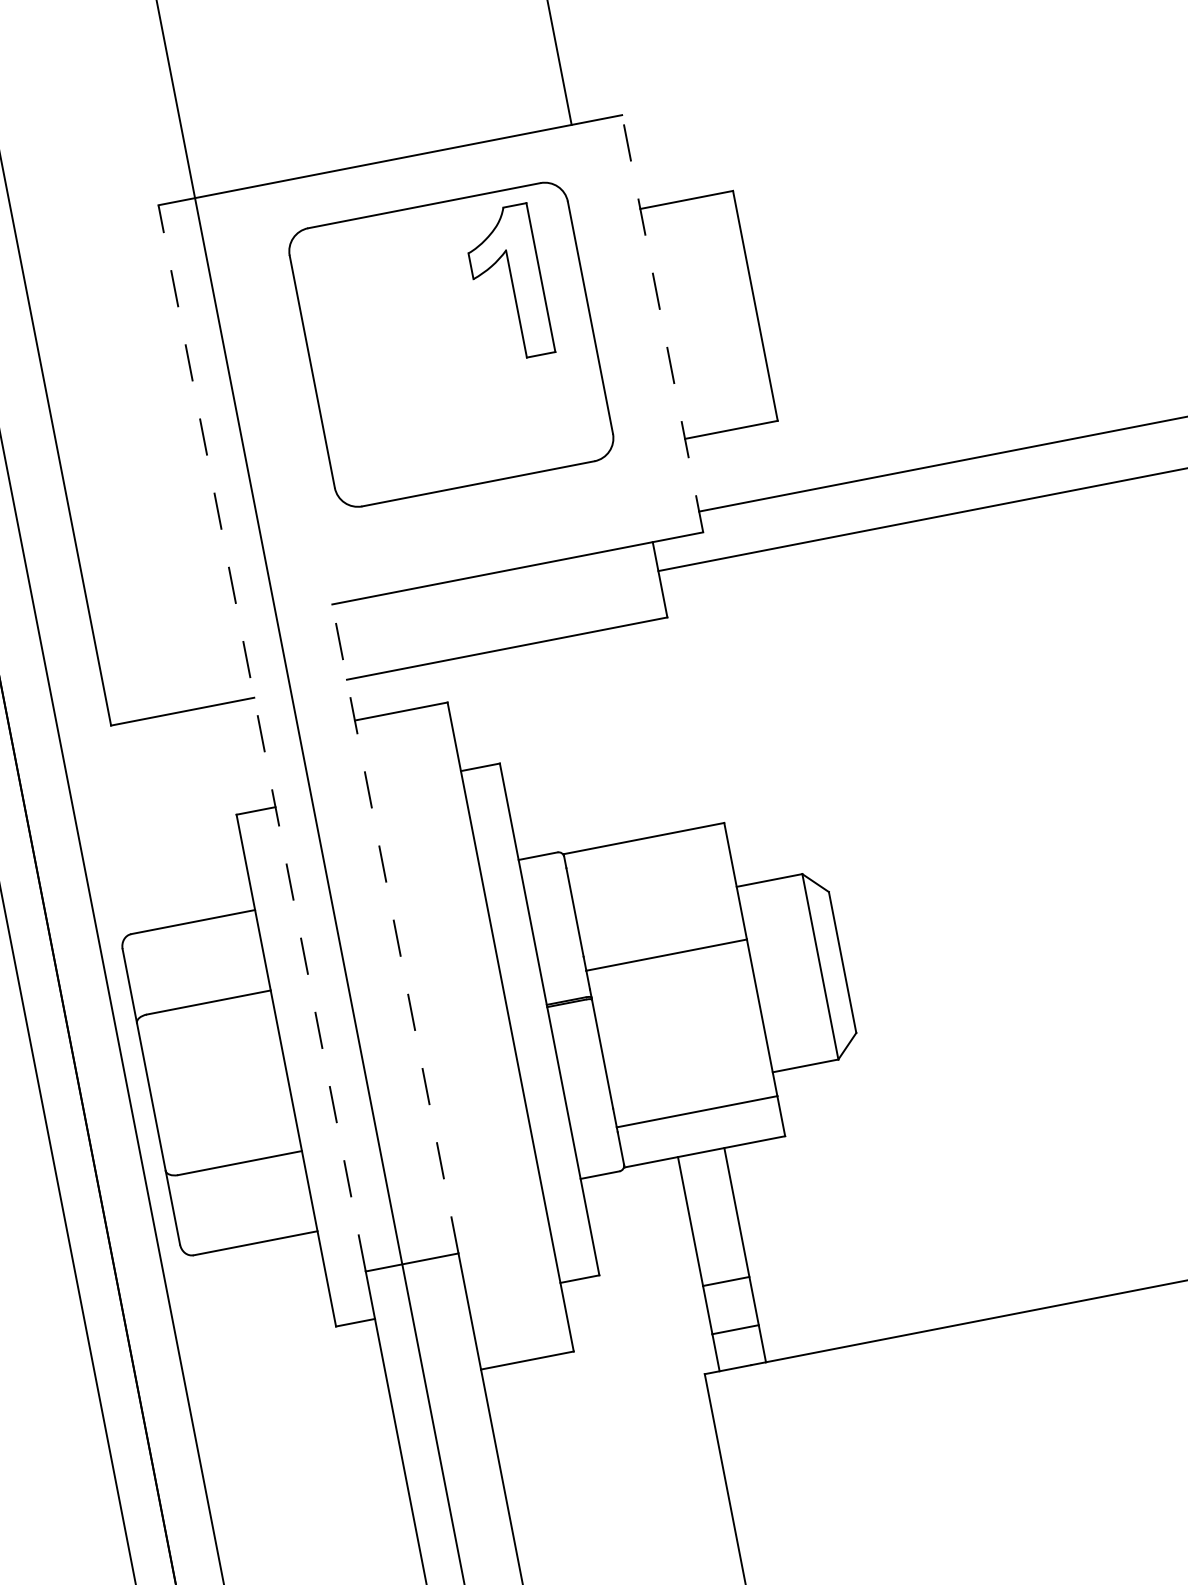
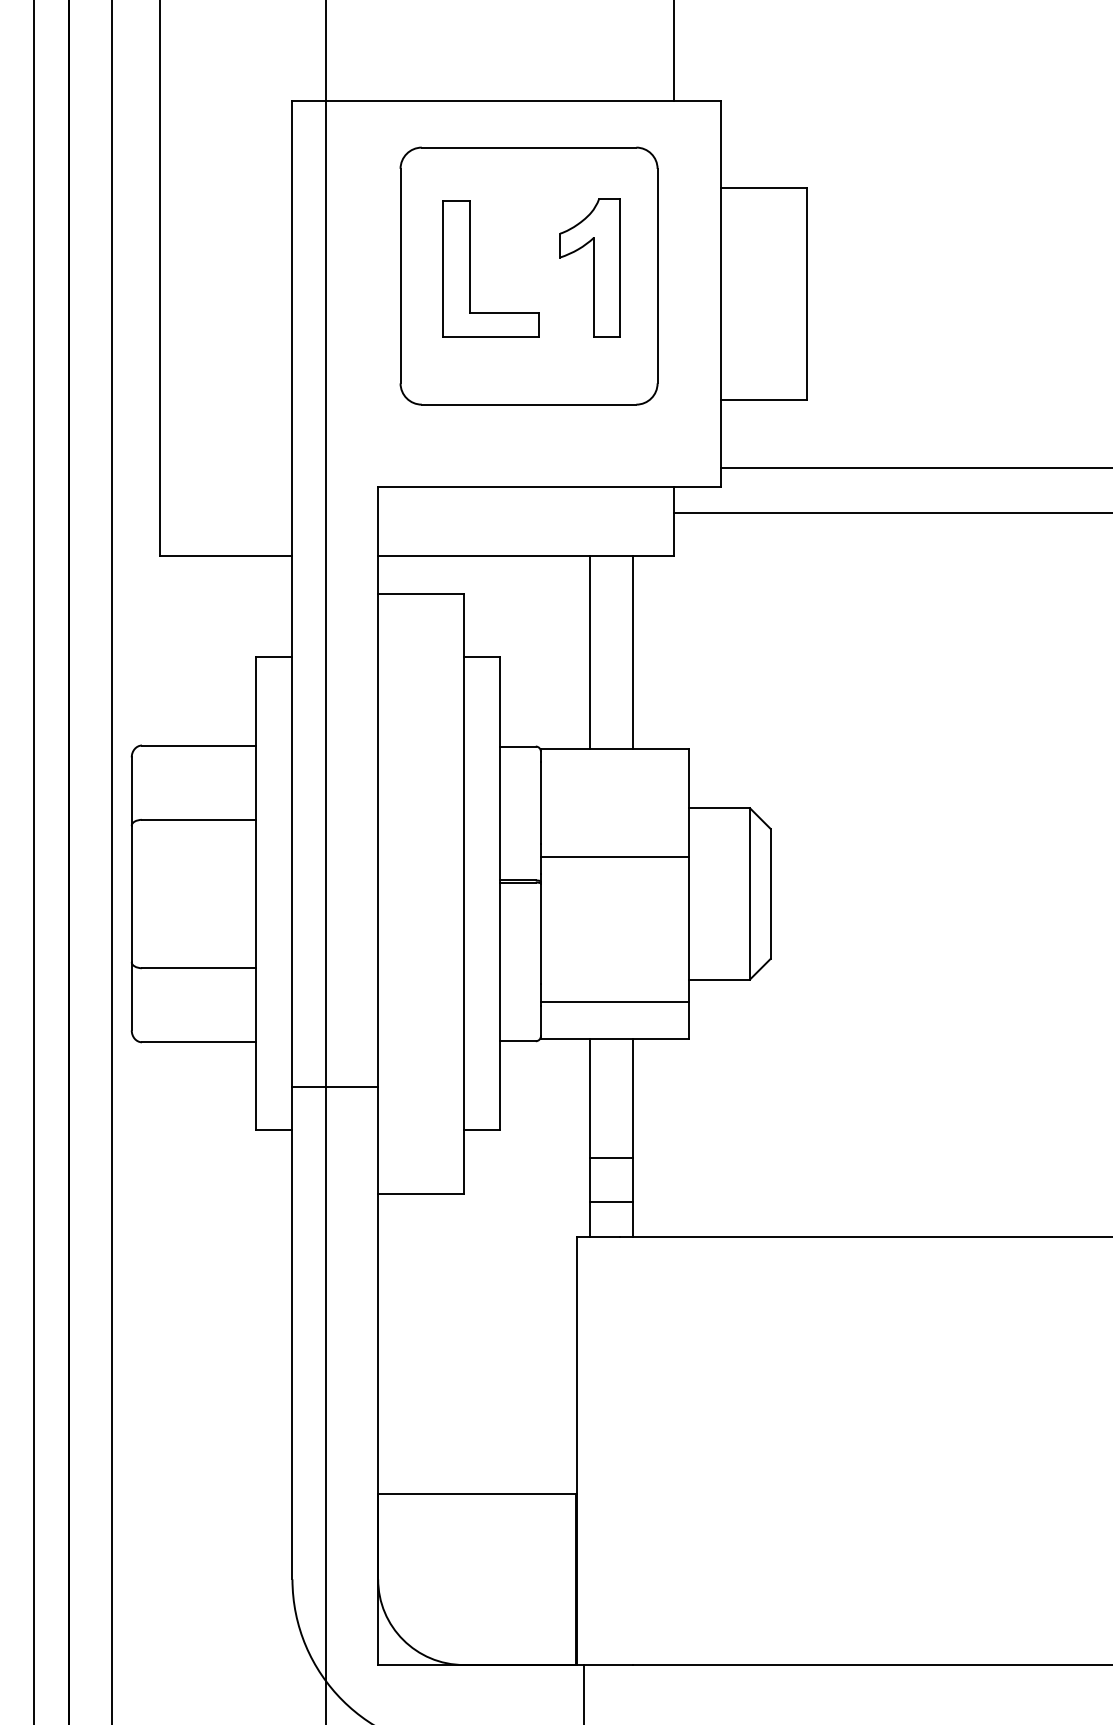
part: (507, 283) -> (589, 267), moved
line: (662, 323) -> (720, 293), dashed -> solid
part: (386, 348) -> (470, 268), added
line: (643, 730) -> (633, 652), added
line: (262, 737) -> (292, 593), dashed -> solid
line: (597, 739) -> (590, 652), added
line: (395, 928) -> (378, 786), dashed -> solid

